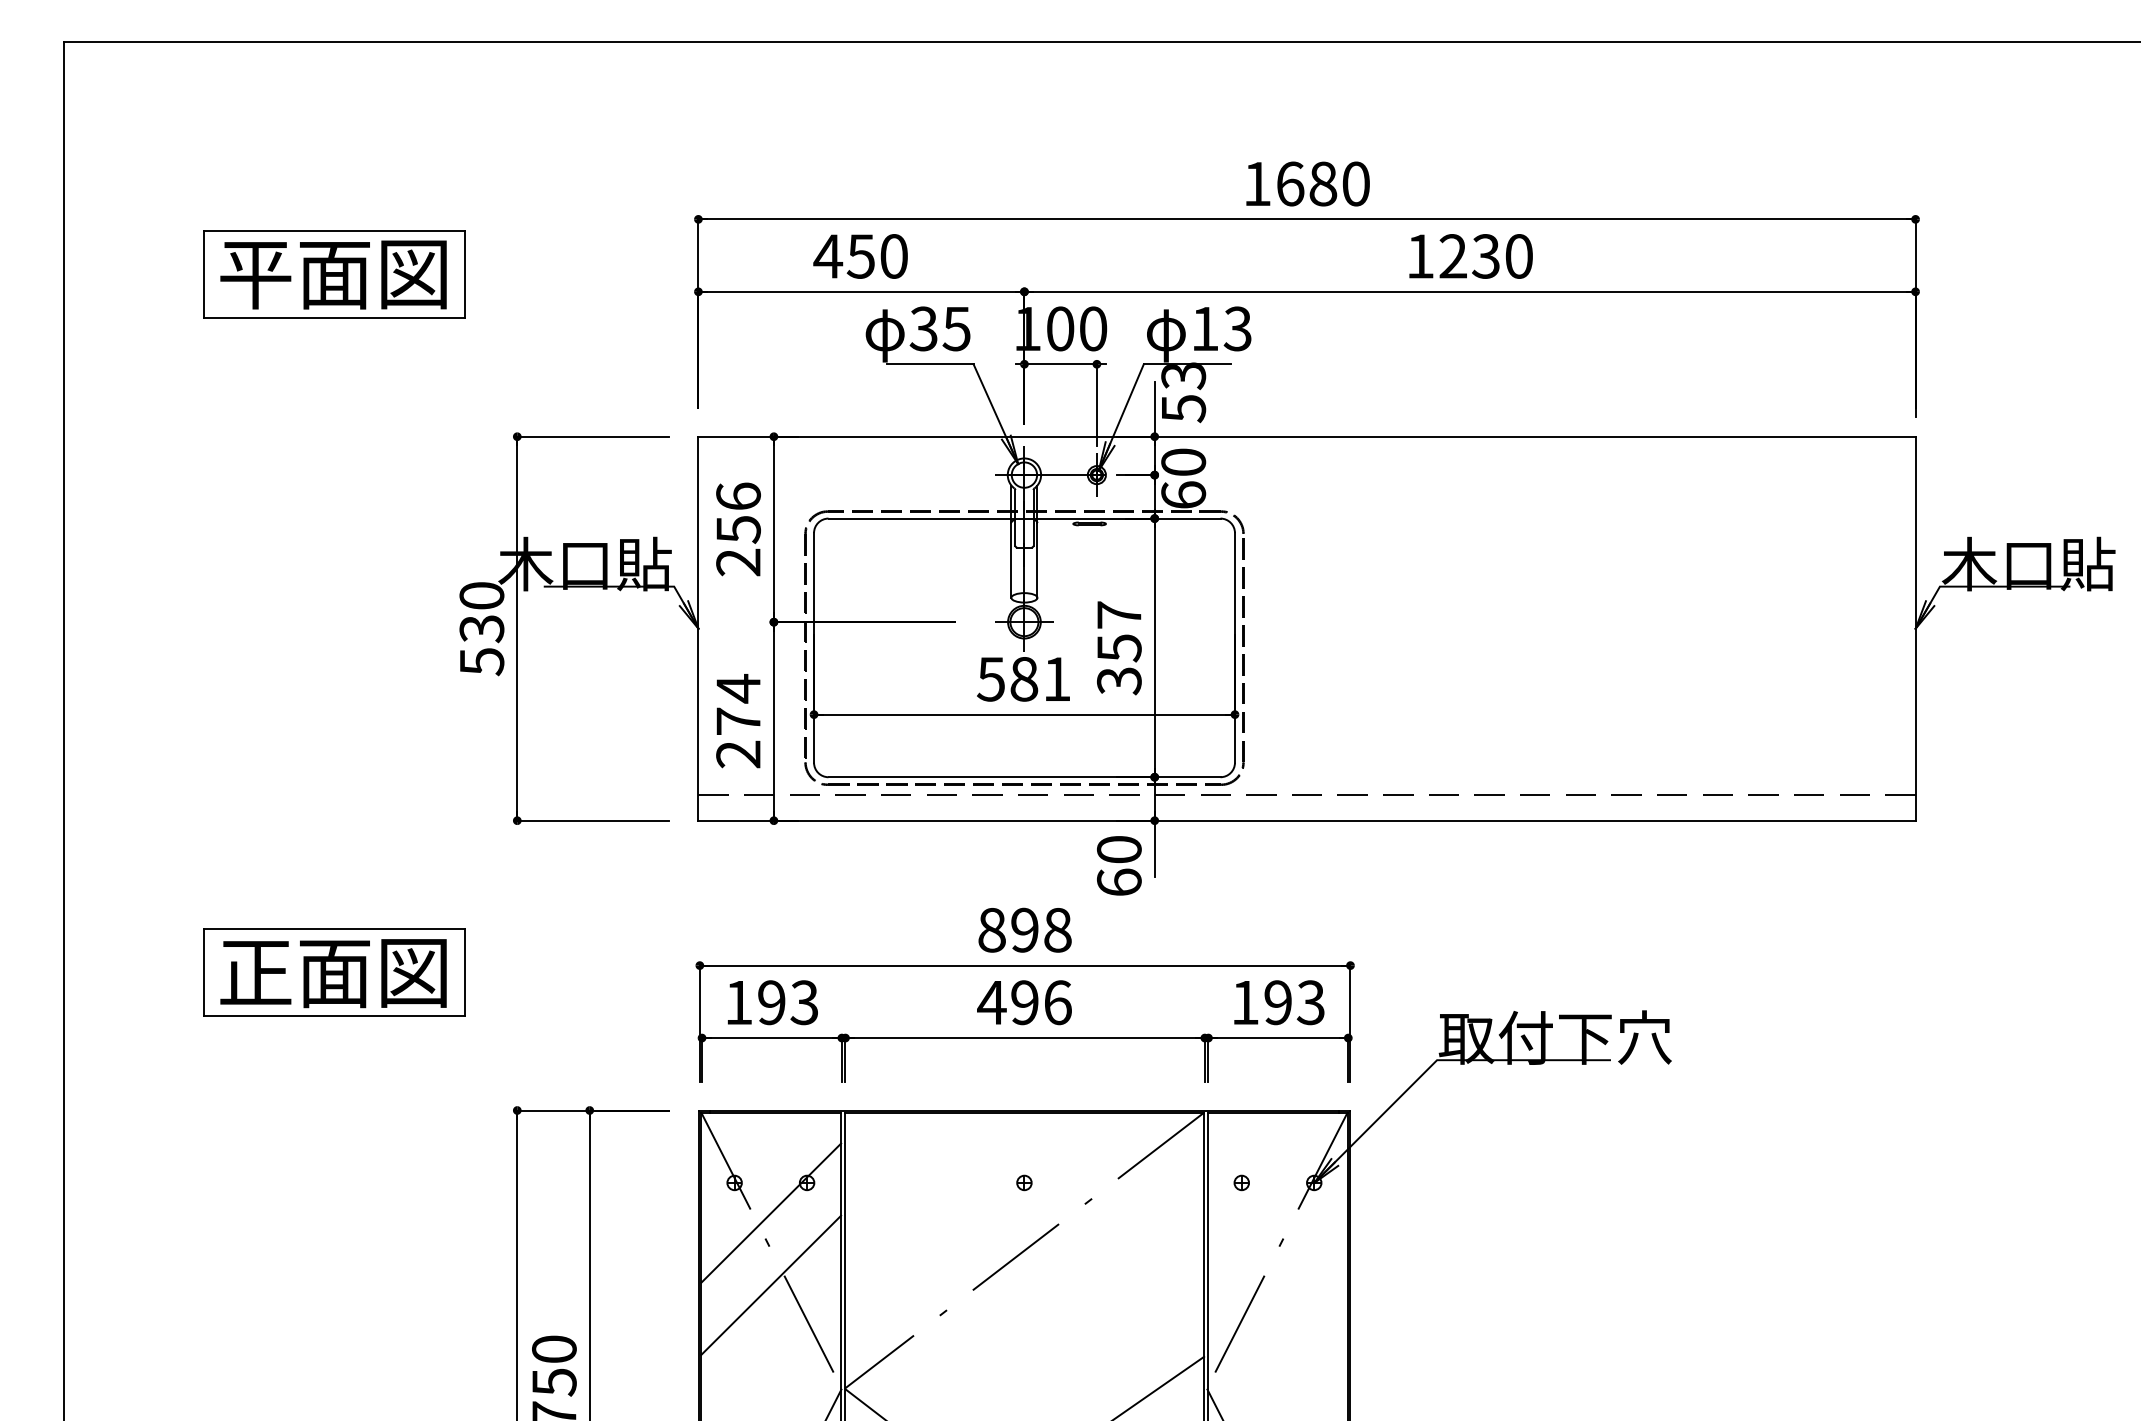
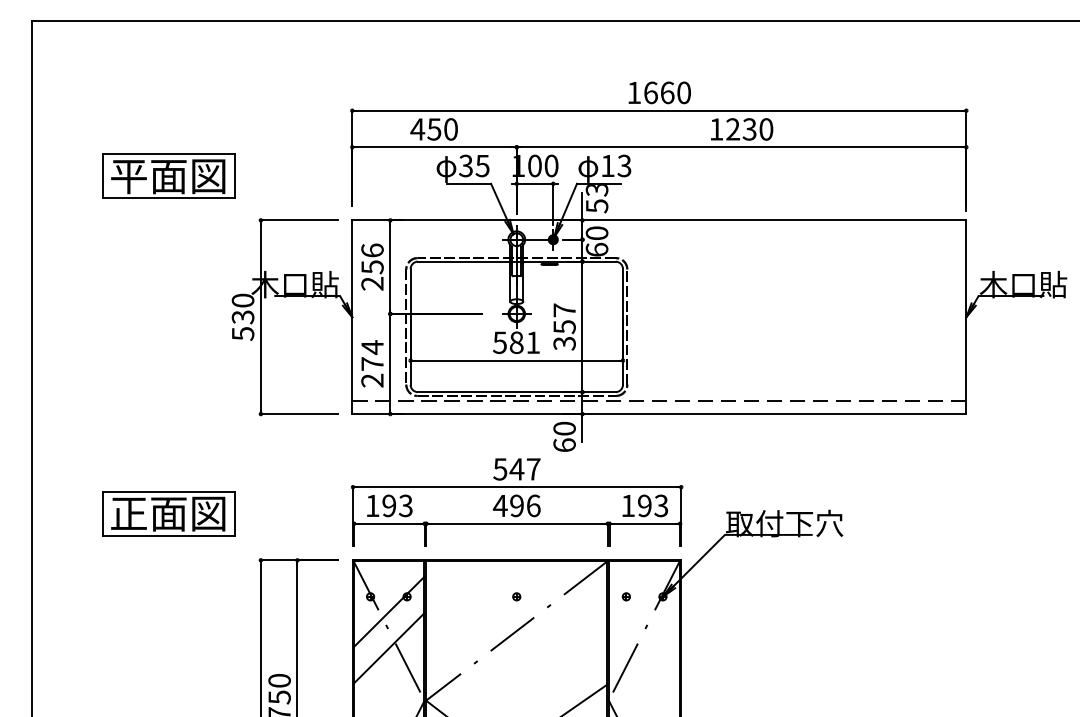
text: (1323, 183) -> (667, 92), 1680 -> 1660
part: (334, 272) -> (168, 175), moved
text: (1023, 930) -> (516, 469), 898 -> 547
part: (334, 972) -> (168, 513), moved

